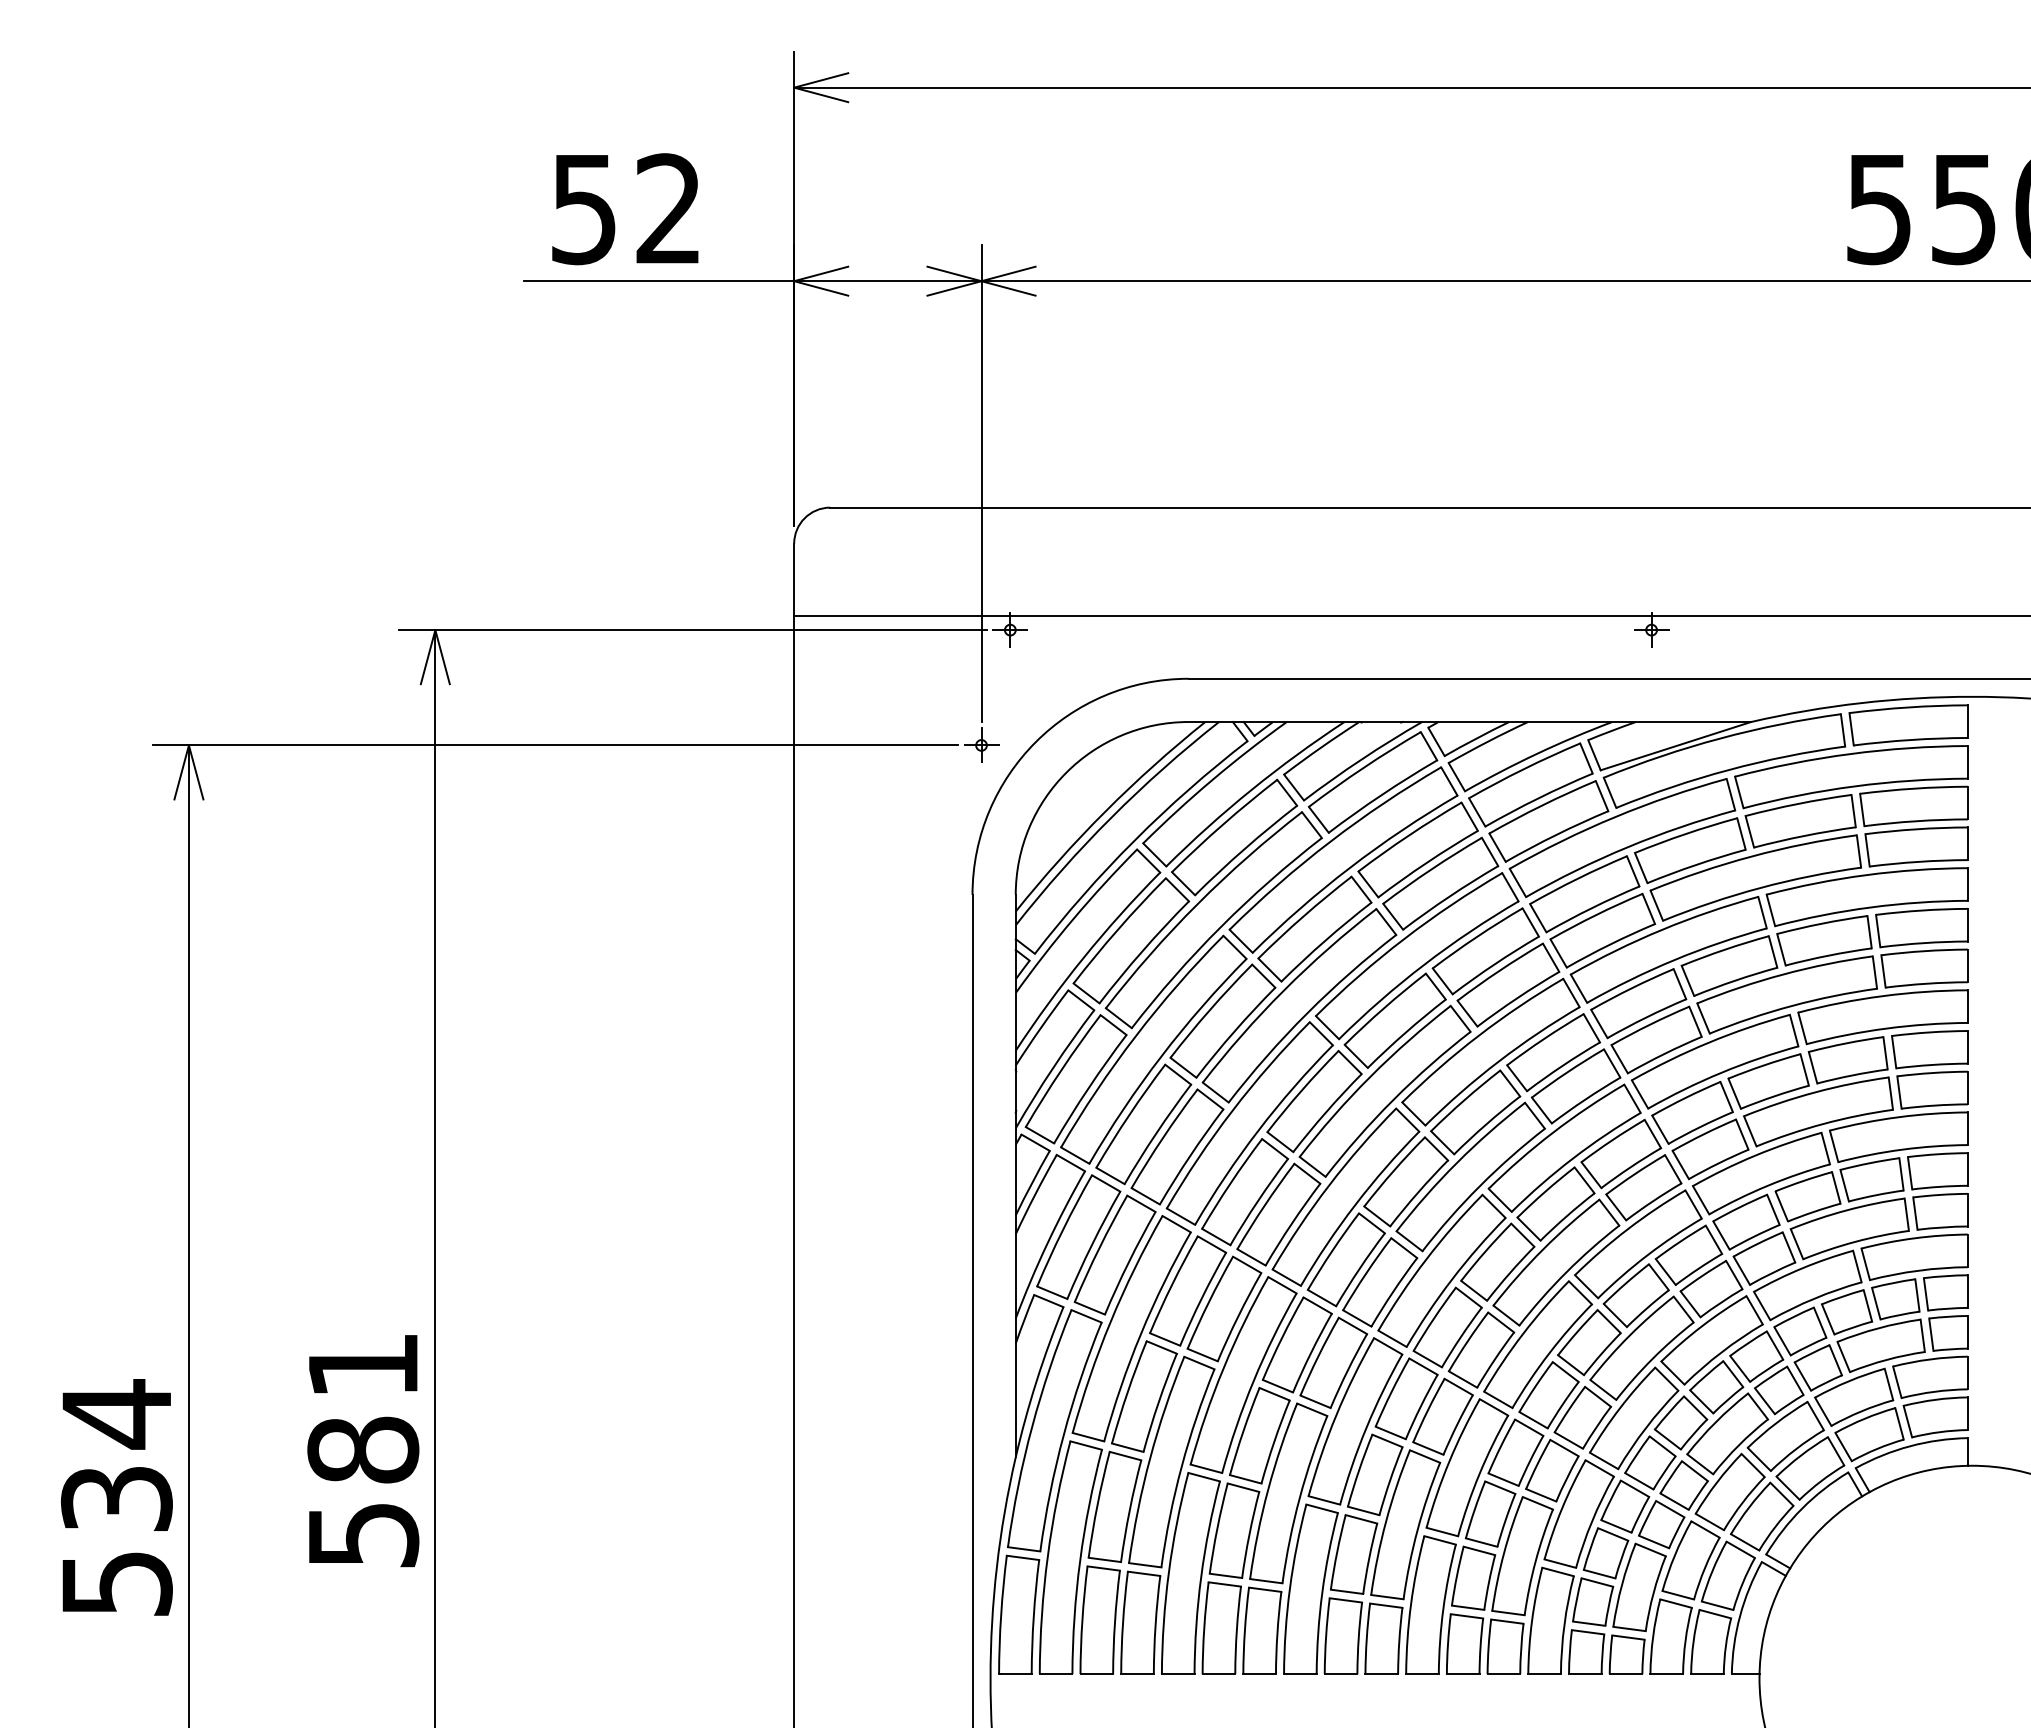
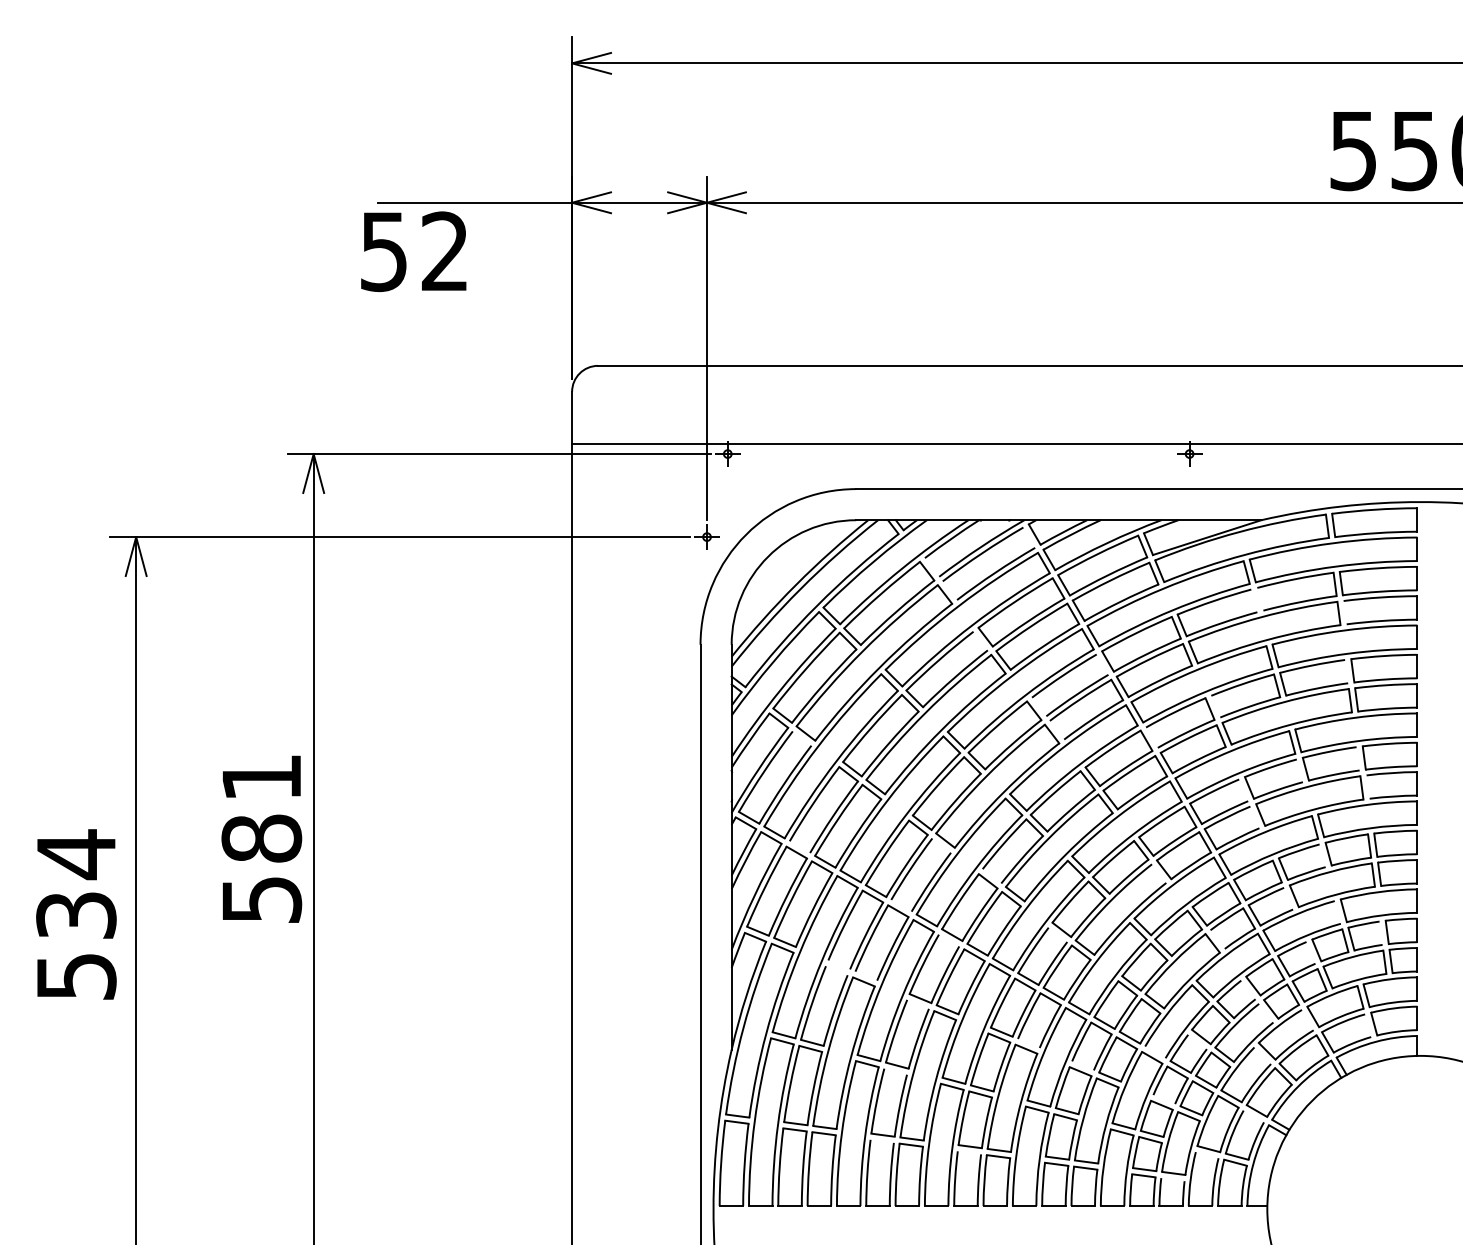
text: (625, 209) -> (413, 251), moved
line: (1428, 746) -> (1028, 537), removed
line: (1293, 787) -> (931, 567), removed
line: (1318, 819) -> (949, 590), removed
line: (1749, 831) -> (1260, 599), removed
line: (1741, 833) -> (1254, 600), removed
line: (1867, 850) -> (1345, 612), removed
line: (1361, 889) -> (980, 640), removed
line: (1530, 922) -> (1102, 664), removed
line: (1869, 932) -> (1346, 671), removed
line: (1687, 980) -> (1215, 706), removed
line: (1442, 981) -> (1039, 707), removed
line: (1467, 1013) -> (1057, 730), removed
line: (1599, 1023) -> (1152, 737), removed
line: (1113, 1025) -> (802, 738), removed
line: (1885, 1053) -> (1358, 758), removed
line: (1804, 1069) -> (1299, 770), removed
line: (1899, 1092) -> (1368, 787), removed
line: (1726, 1096) -> (1243, 789), removed
line: (1742, 1134) -> (1255, 817), removed
line: (1307, 1173) -> (941, 845), removed
line: (1110, 1175) -> (799, 846), removed
line: (1836, 1187) -> (1322, 855), removed
line: (1609, 1212) -> (1159, 873), removed
line: (1377, 1216) -> (992, 876), removed
line: (1788, 1247) -> (1288, 898), removed
line: (1251, 1257) -> (901, 905), removed
line: (1857, 1266) -> (1337, 912), removed
line: (1917, 1295) -> (1381, 933), removed
line: (1468, 1297) -> (1057, 934), removed
line: (1690, 1304) -> (1217, 939), removed
line: (1317, 1305) -> (949, 940), removed
line: (1819, 1322) -> (1310, 952), removed
line: (1165, 1339) -> (839, 964), removed
line: (1161, 1347) -> (836, 970), removed
line: (1202, 1354) -> (866, 975), removed
line: (1733, 1374) -> (1248, 990), removed
line: (1274, 1393) -> (918, 1003), removed
line: (1757, 1406) -> (1265, 1013), removed
line: (1815, 1415) -> (1307, 1019), removed
line: (1899, 1423) -> (1368, 1025), removed
line: (1662, 1446) -> (1197, 1042), removed
line: (1428, 1448) -> (1028, 1043), removed
text: (363, 1451) -> (261, 839), moved
line: (1603, 1460) -> (1154, 1052), removed
line: (1752, 1465) -> (1262, 1055), removed
line: (1503, 1479) -> (1082, 1065), removed
line: (1243, 1487) -> (895, 1071), removed
text: (116, 1497) -> (76, 914), moved
line: (1616, 1526) -> (1164, 1099), removed
line: (1740, 1549) -> (1253, 1116), removed
line: (1224, 1584) -> (882, 1141), removed
line: (1345, 1600) -> (969, 1152), removed
line: (1675, 1603) -> (1206, 1155), removed
line: (1628, 1637) -> (1172, 1179), removed

